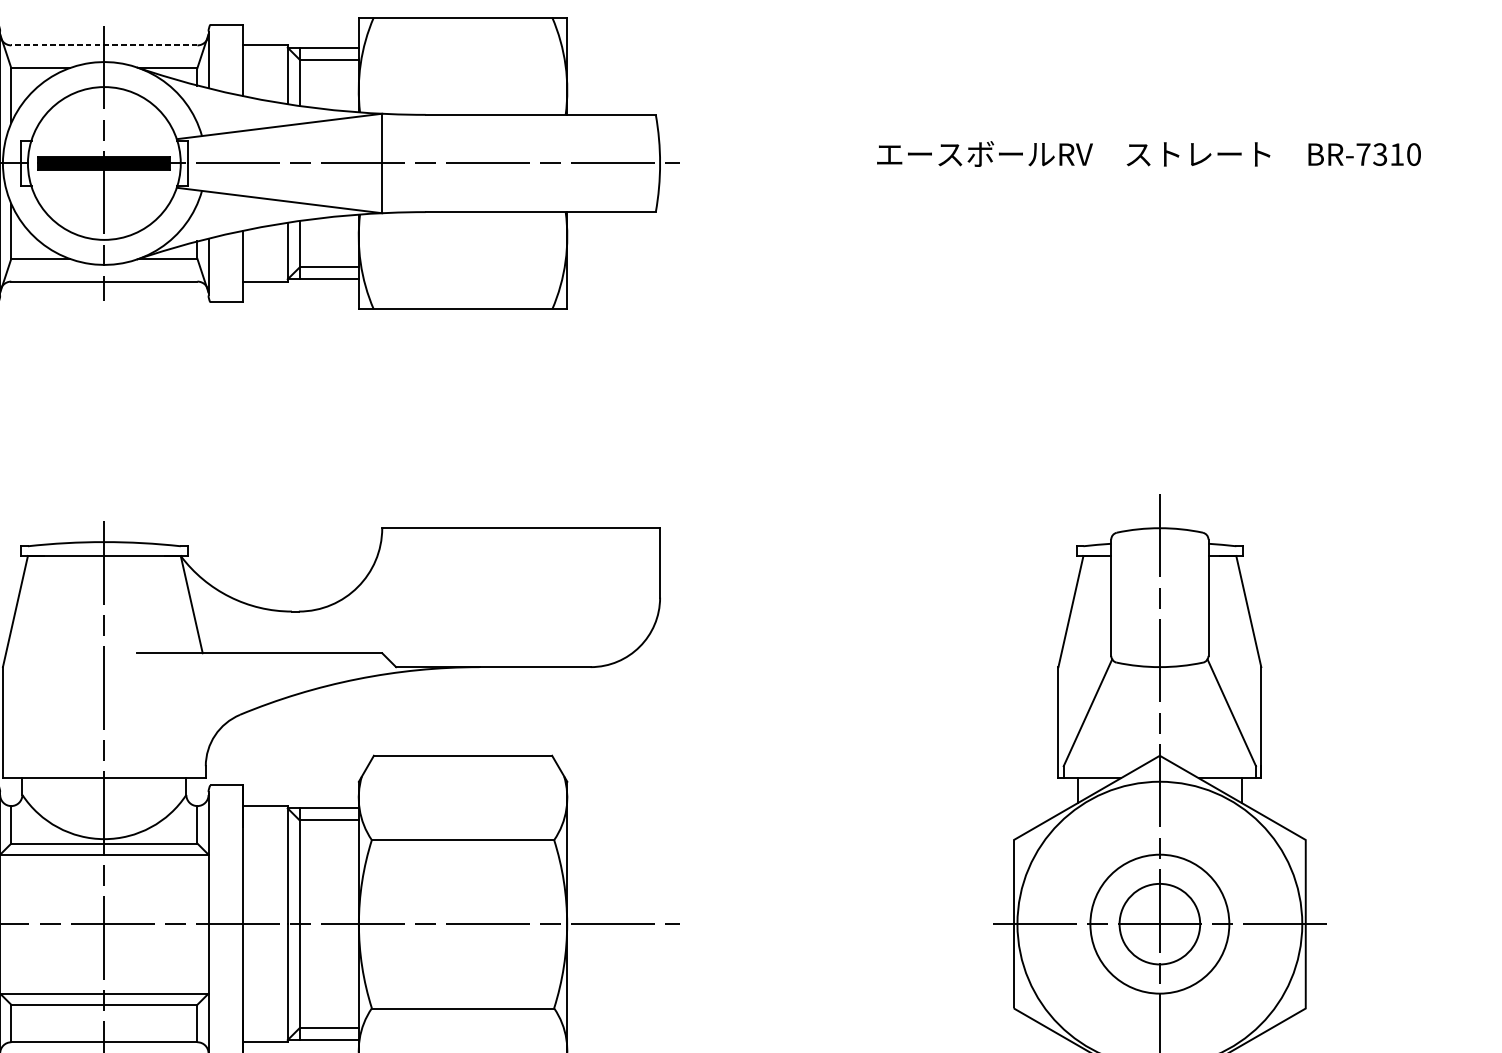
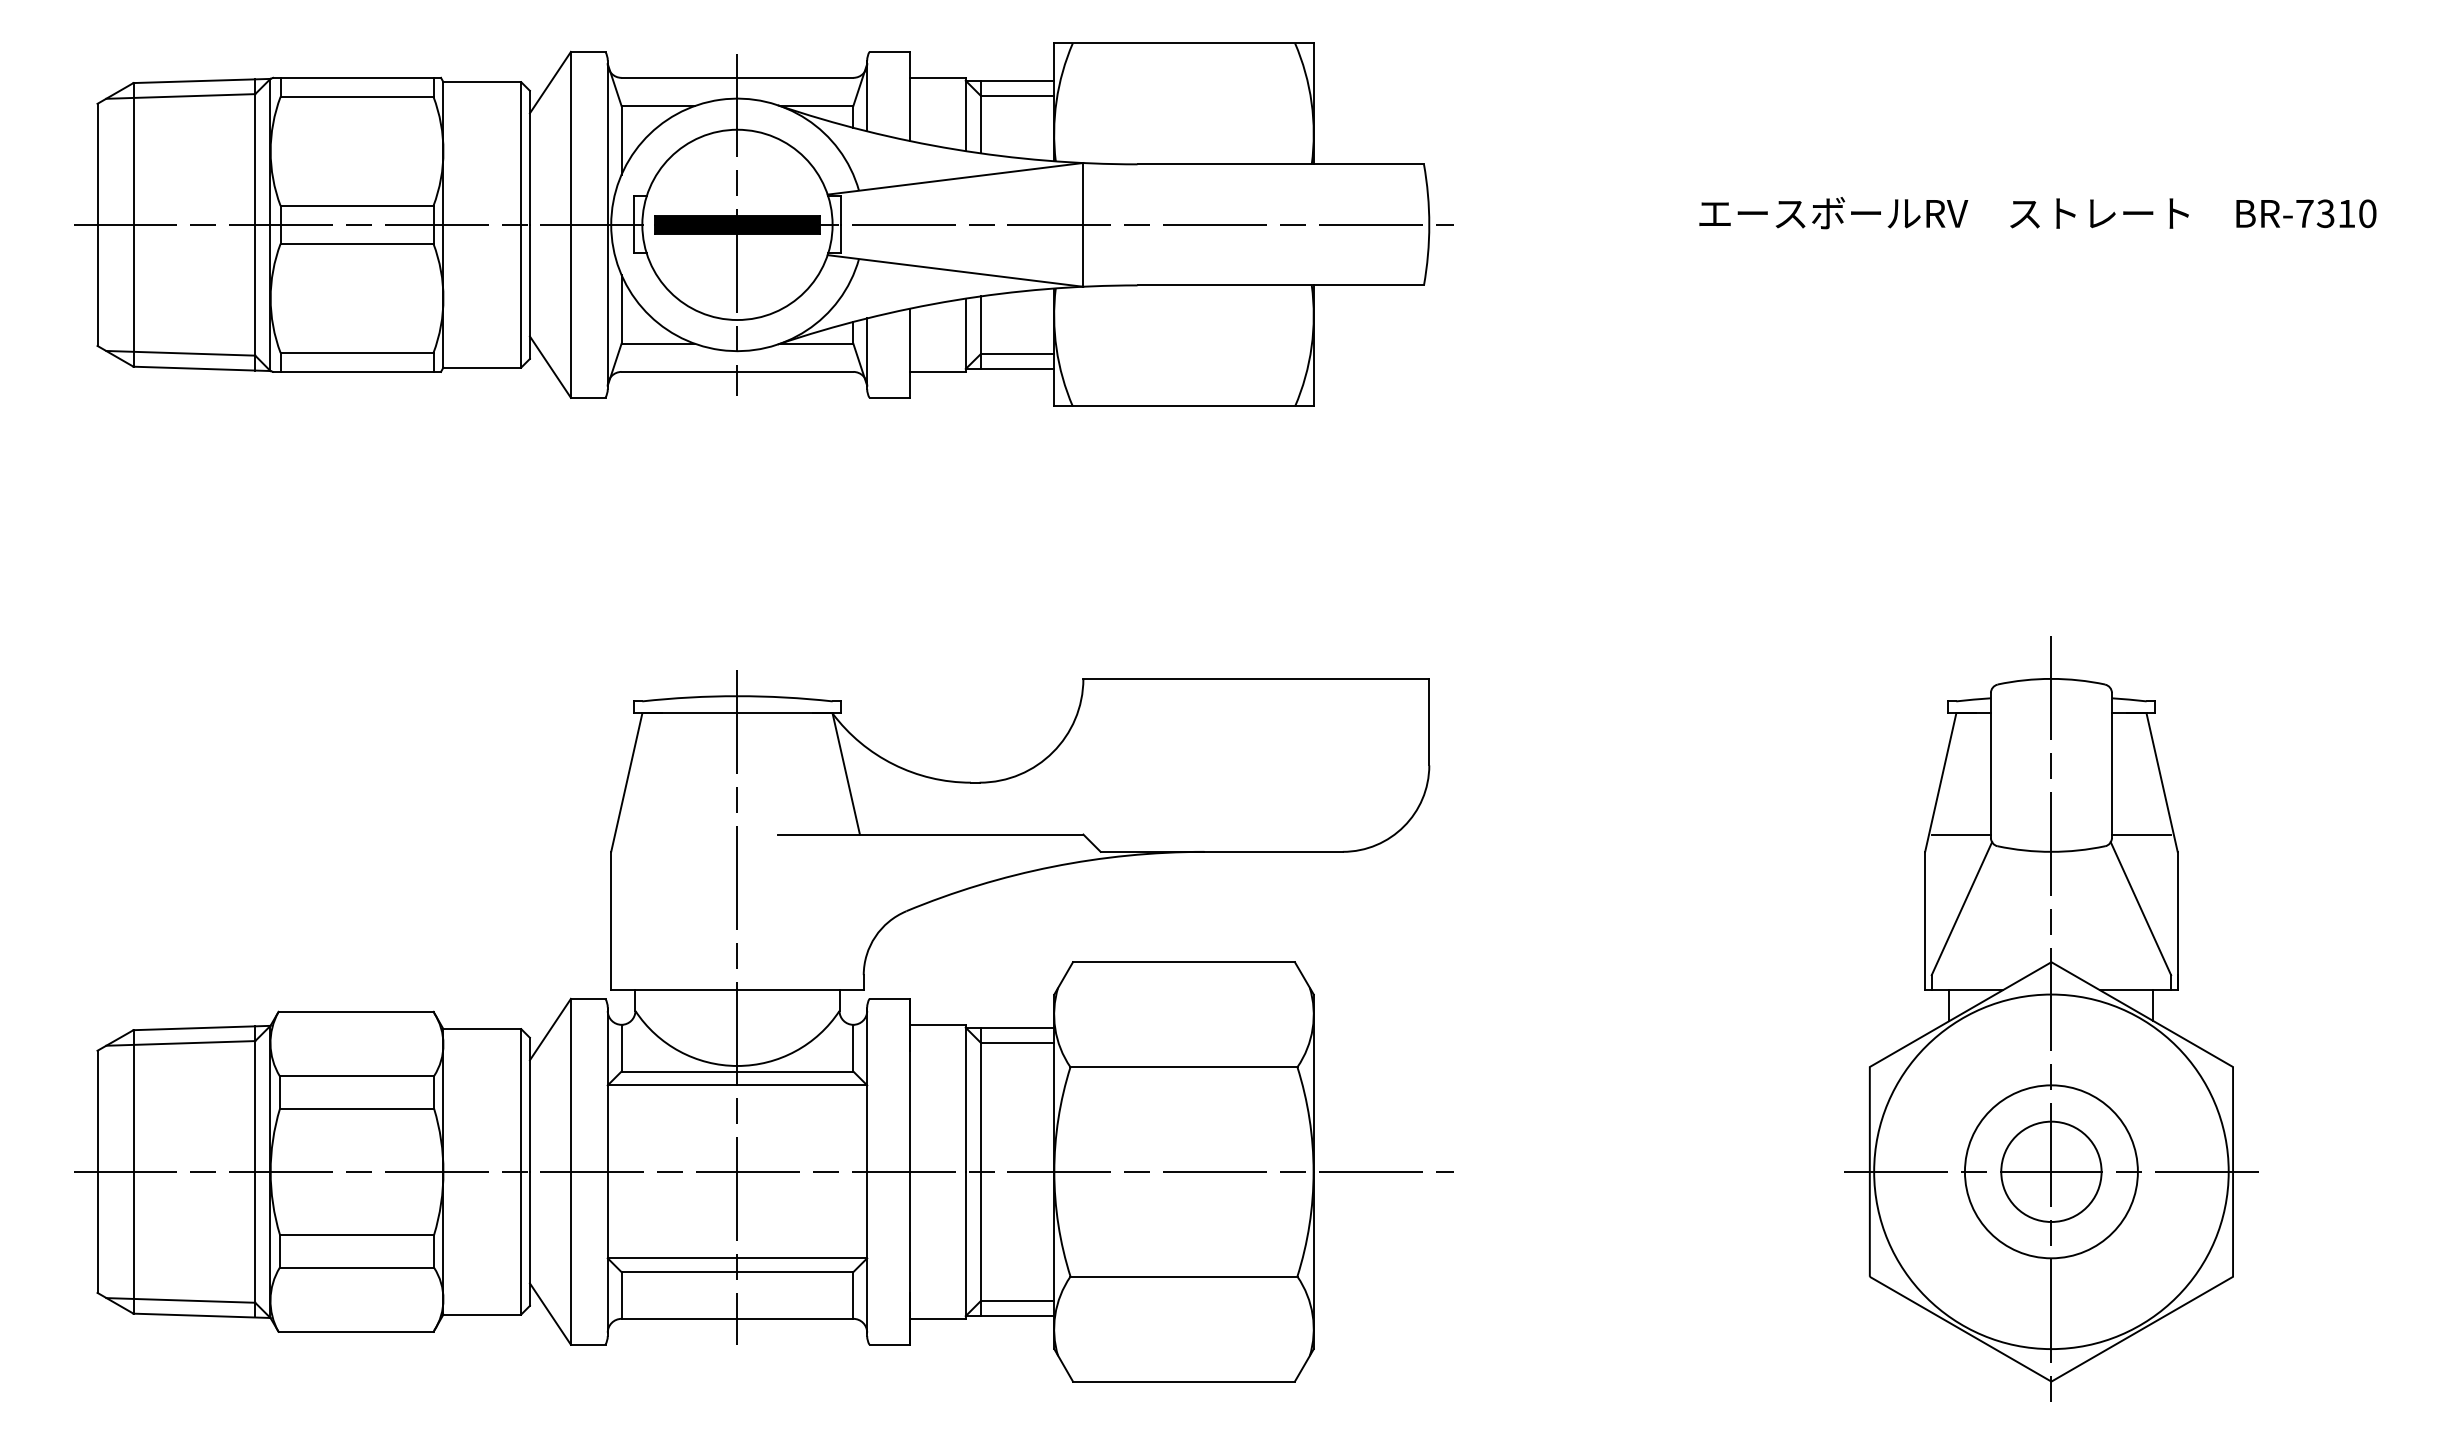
line: (104, 45) -> (737, 77), dashed -> solid
line: (1086, 653) -> (1960, 834), added
line: (1232, 653) -> (2141, 834), added

